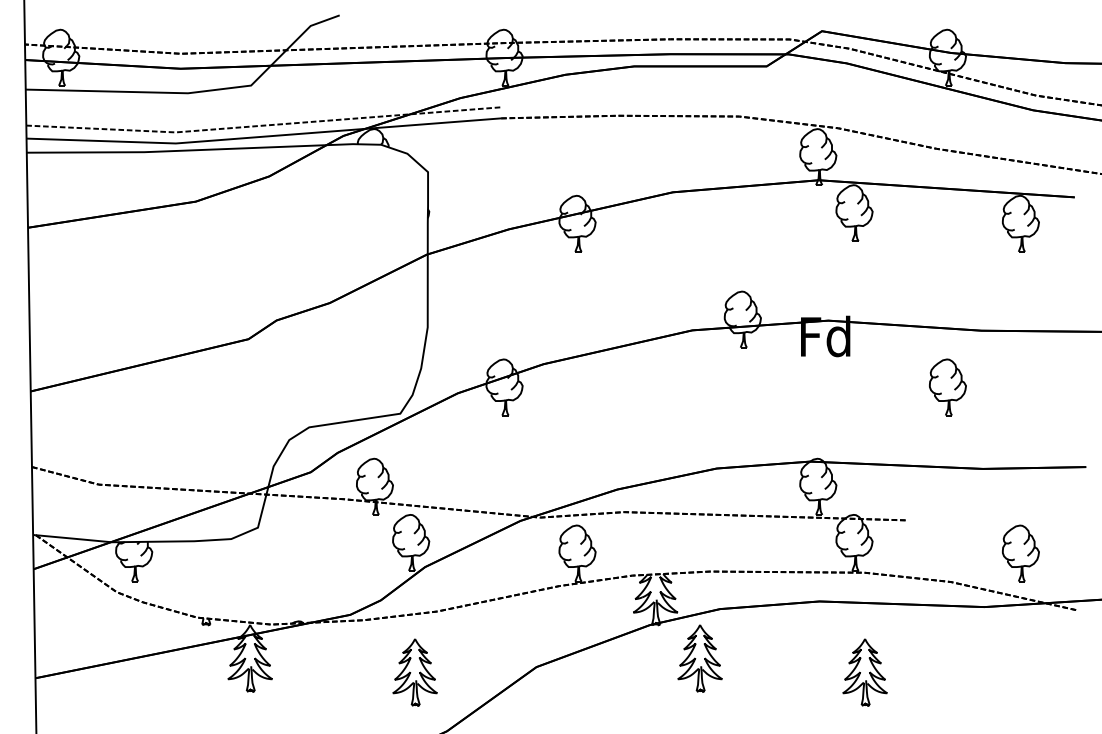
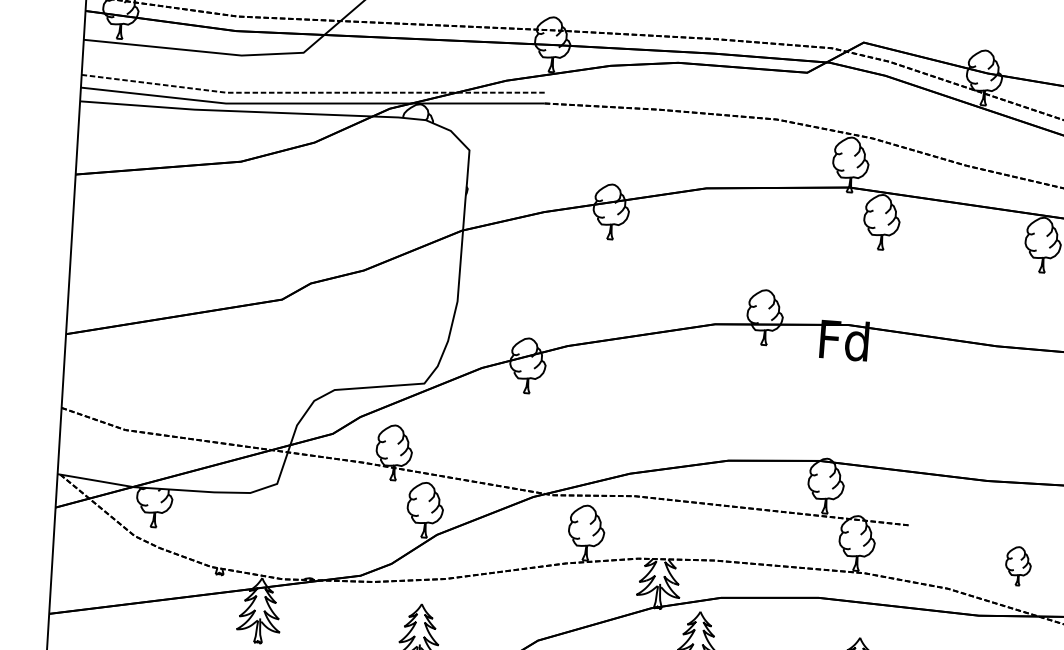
part: (947, 387) -> (959, 399), removed
part: (1020, 553) -> (1017, 566), size x0.7

